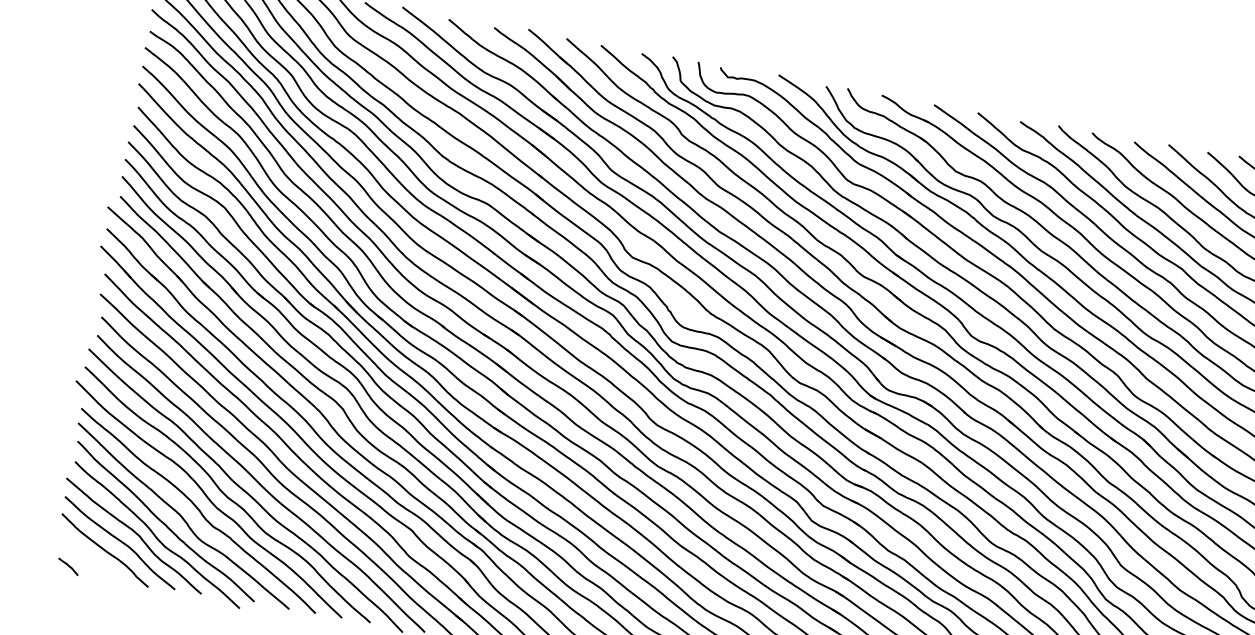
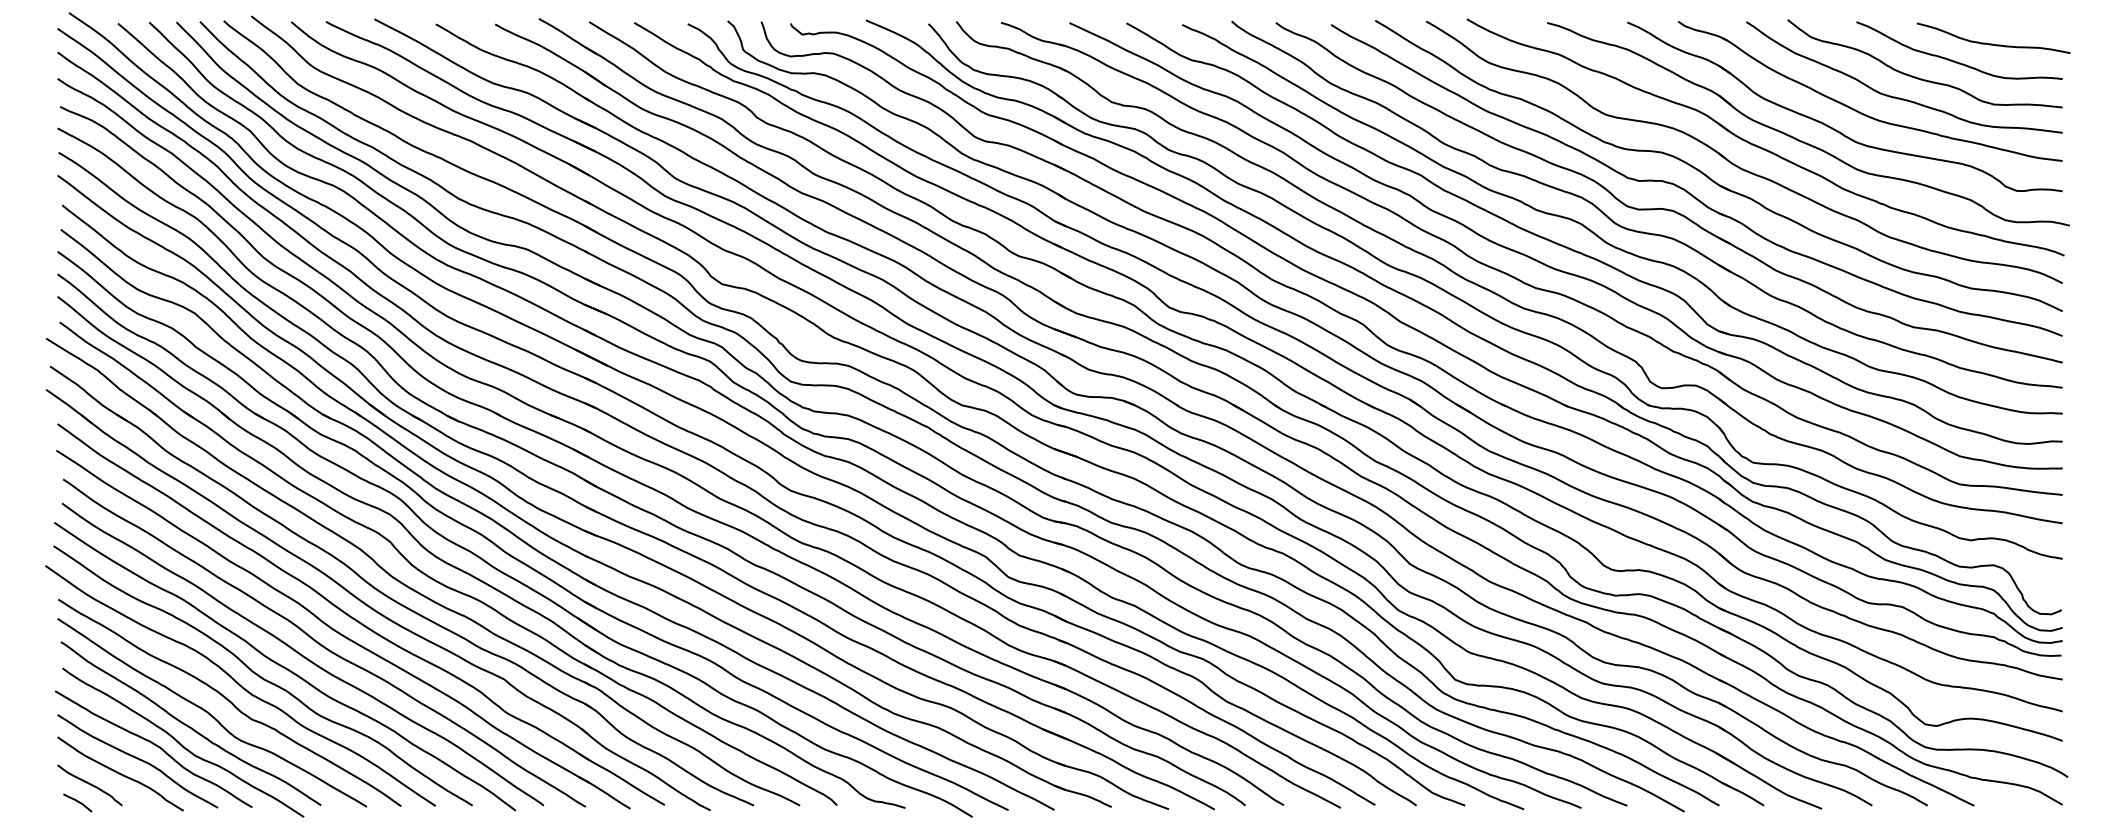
curve: (79, 554) -> (89, 784), added

